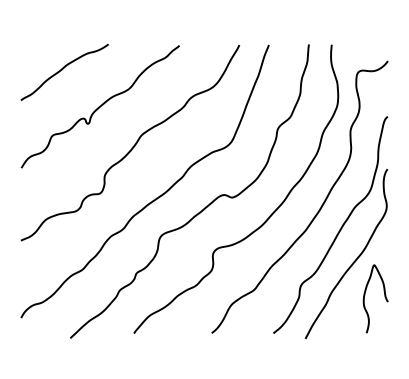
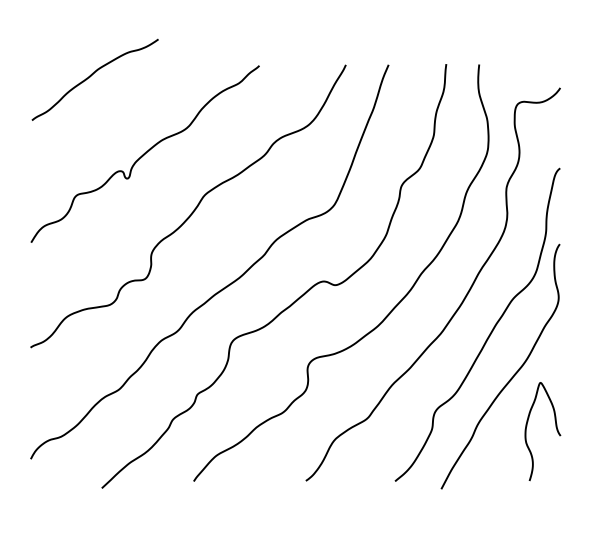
curve: (62, 70) -> (91, 77), moved

